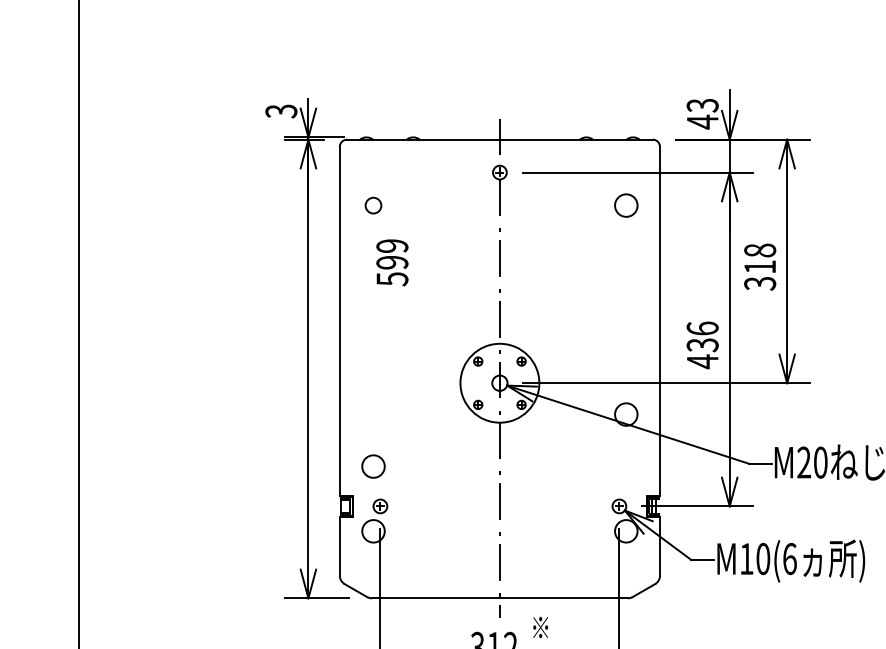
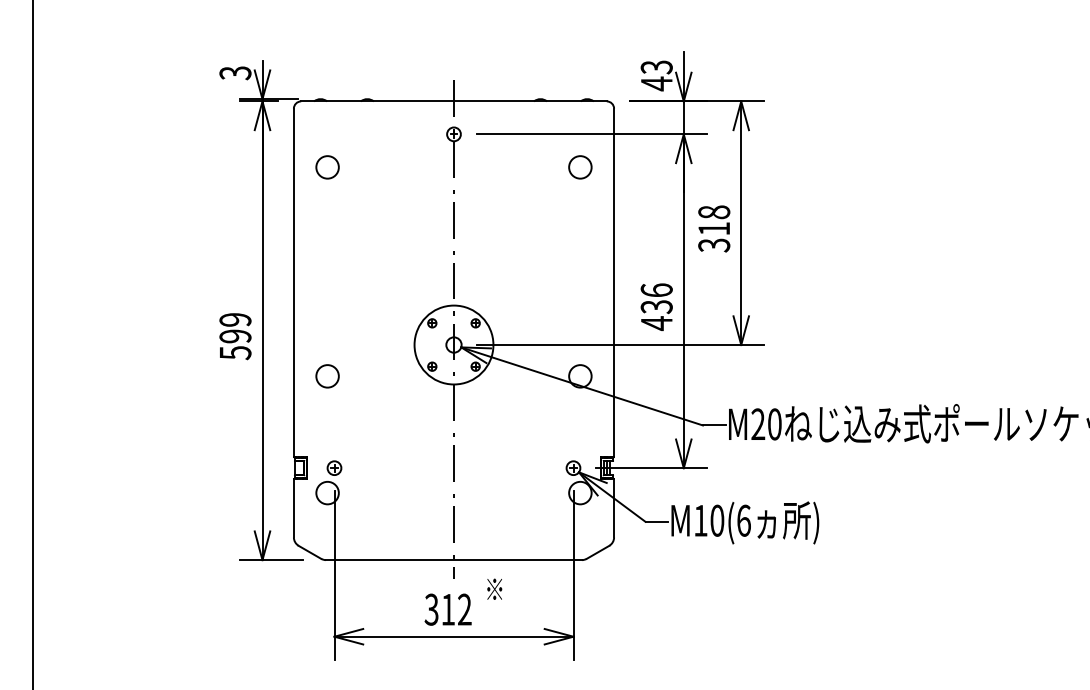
circle: (373, 205) -> (327, 167), size x1.43
text: (392, 262) -> (235, 336), moved
circle: (373, 466) -> (327, 376), moved

